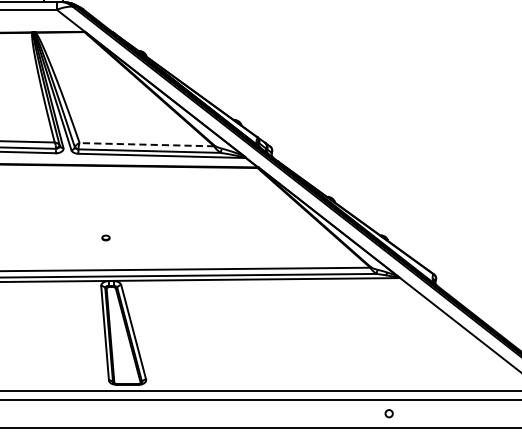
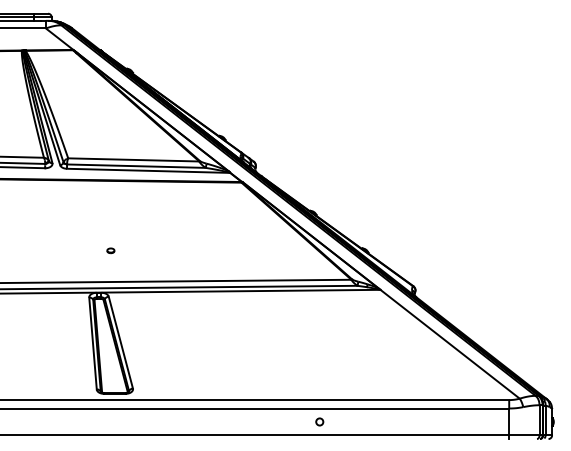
line: (146, 144) -> (133, 159), dashed -> solid
part: (105, 237) -> (110, 250), moved
circle: (388, 413) -> (319, 421), moved

